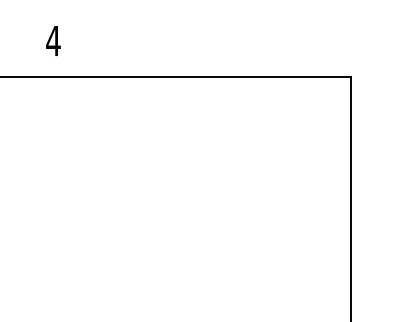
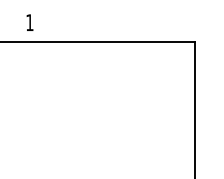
text: (52, 40) -> (29, 22), 4 -> 1

